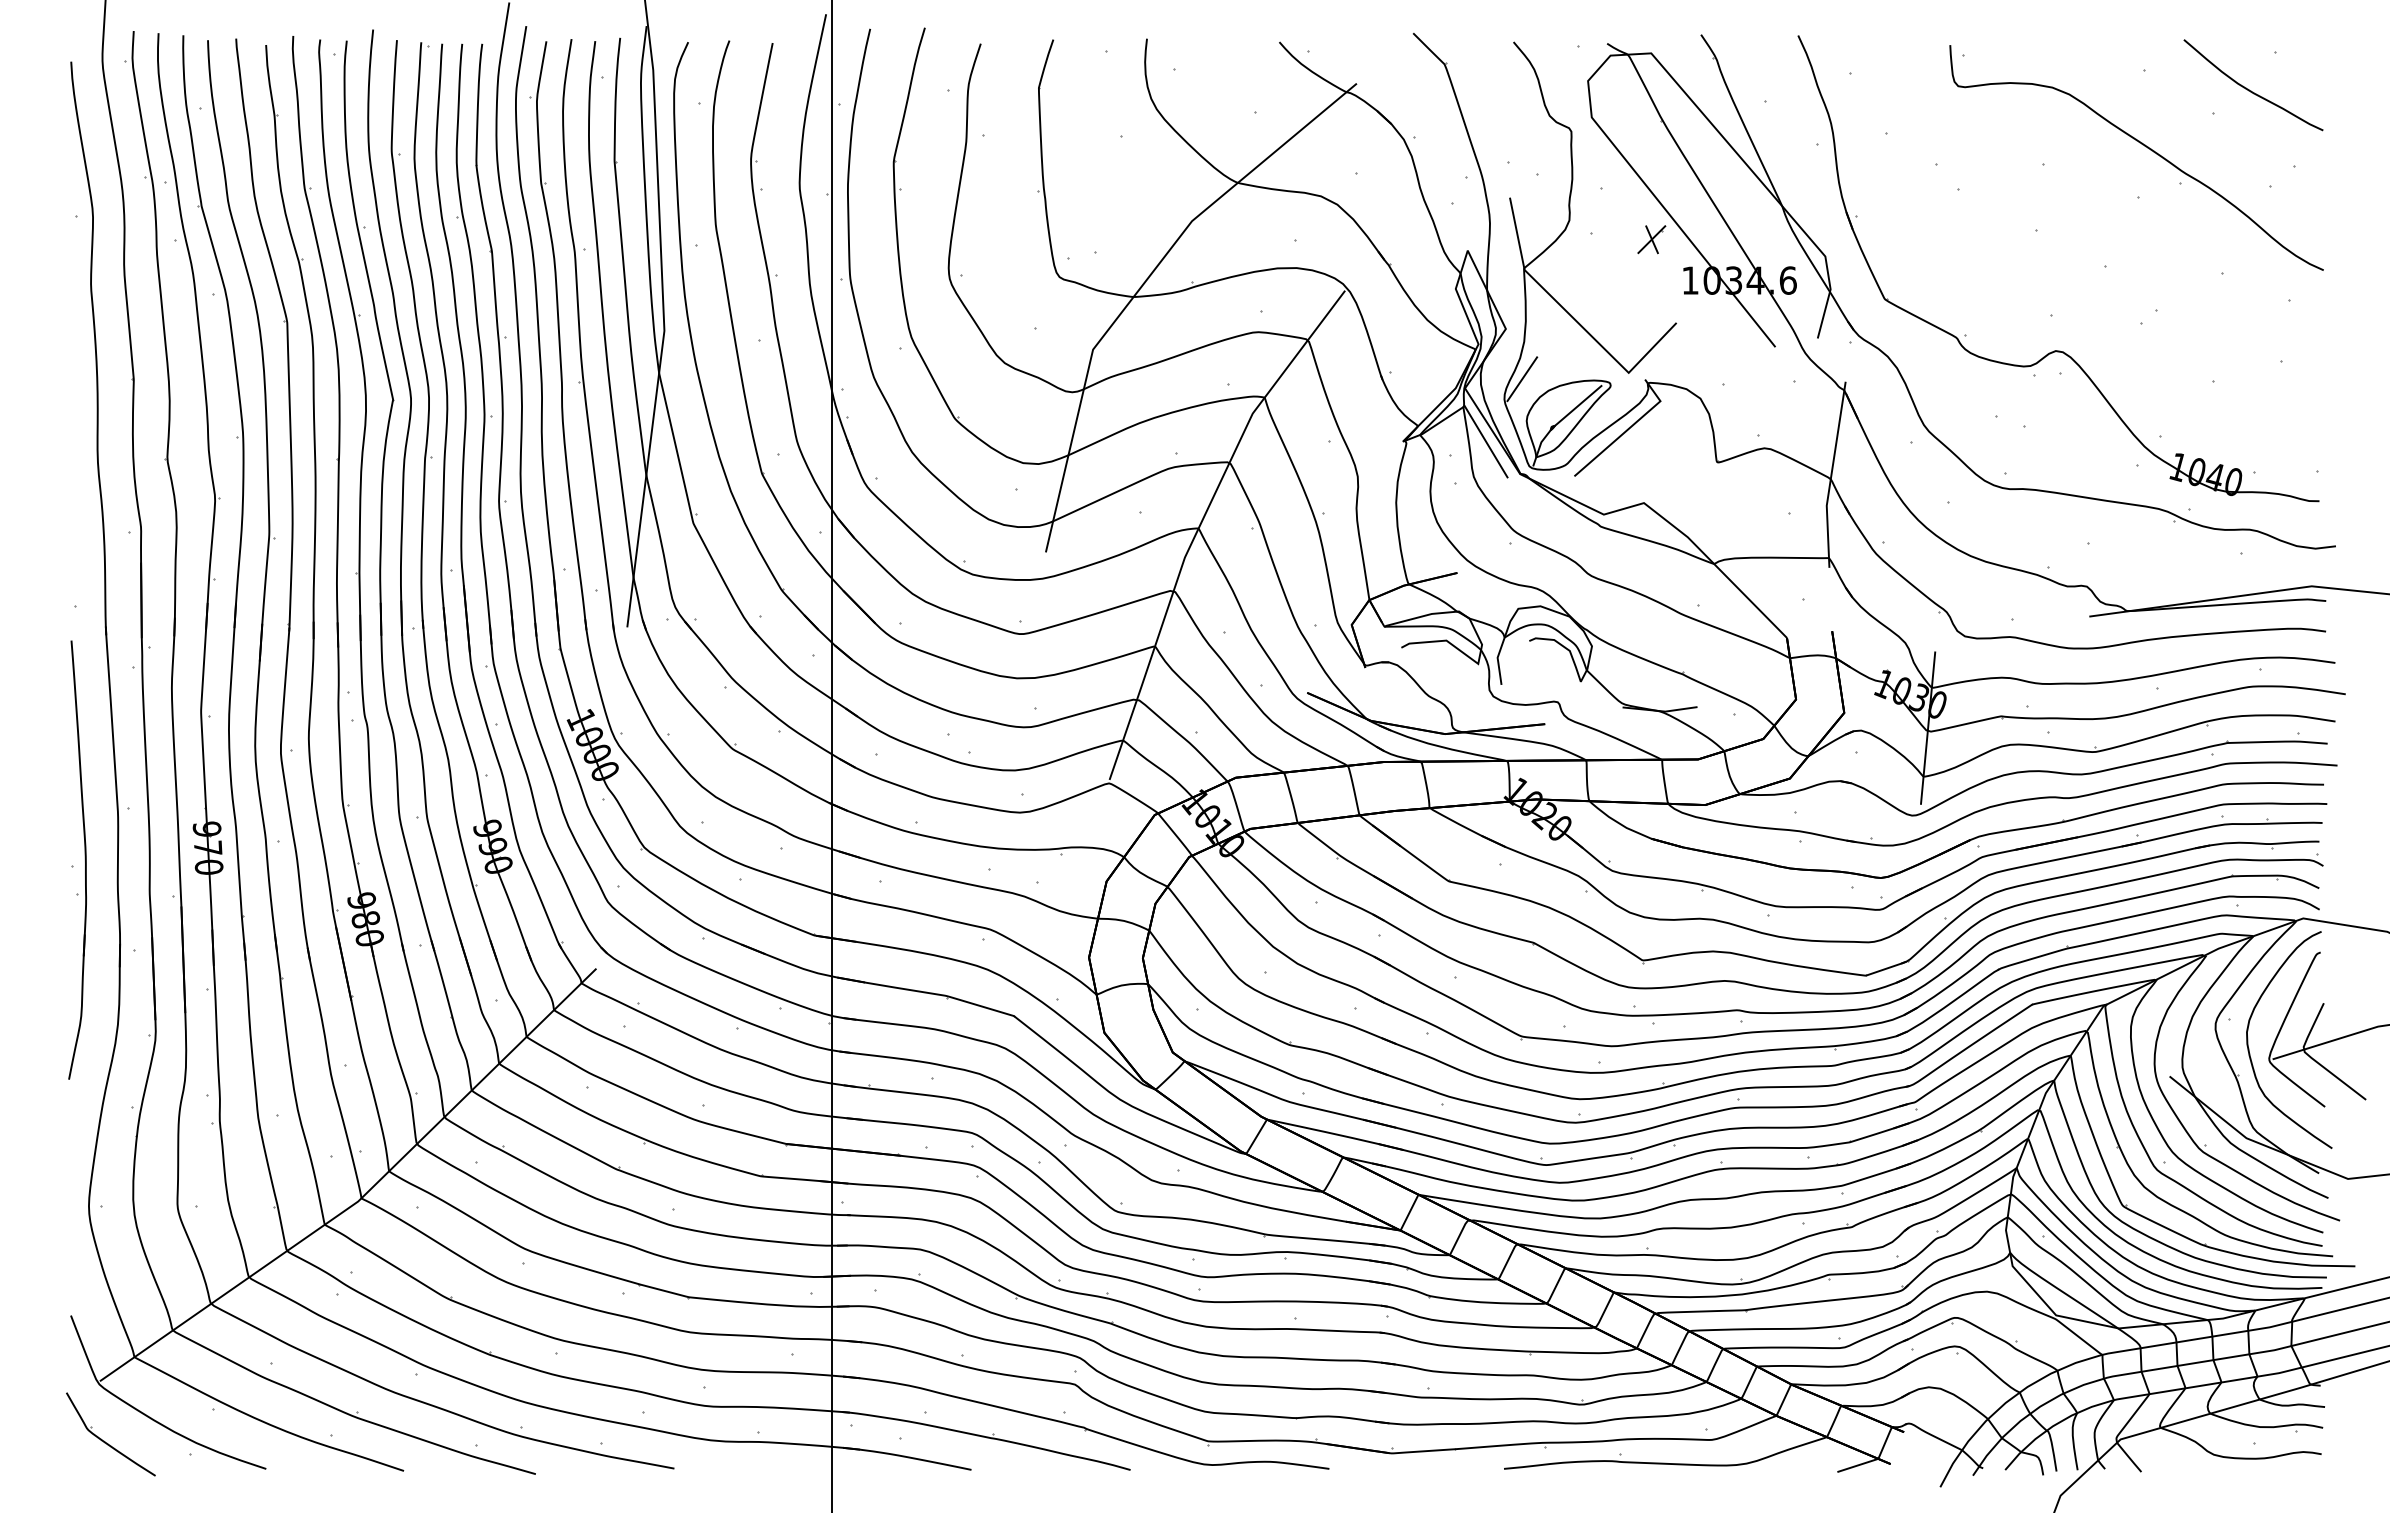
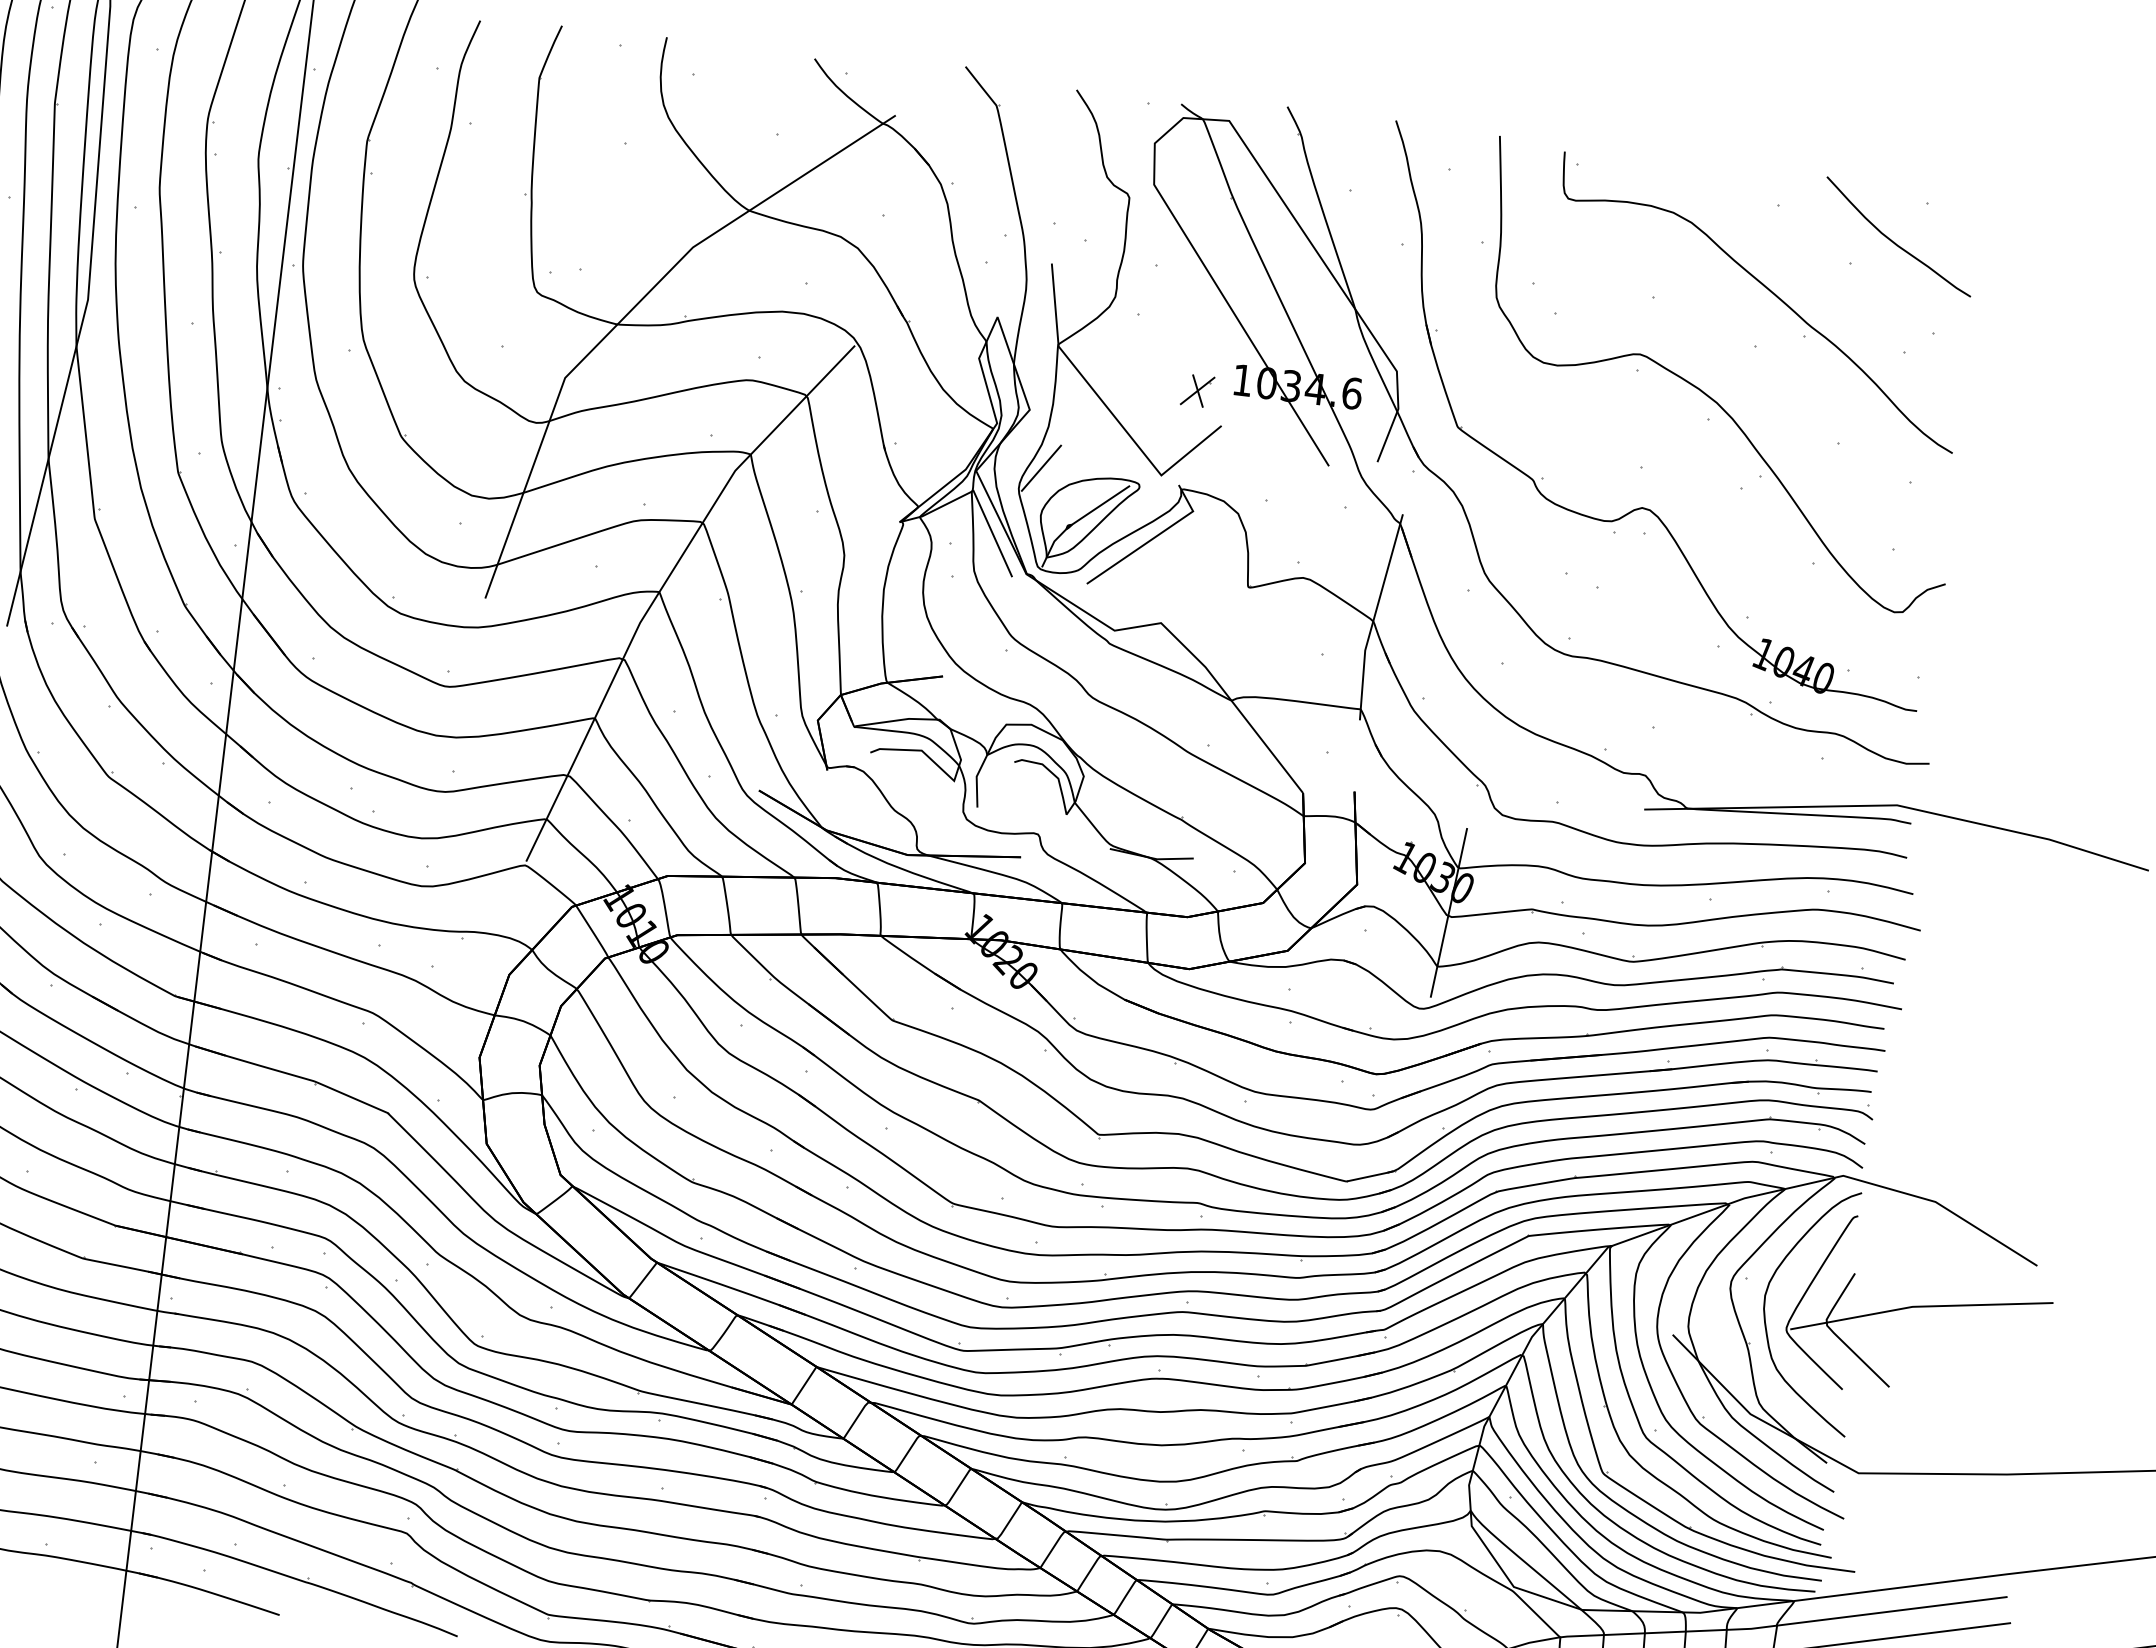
part: (1651, 239) -> (1197, 390), moved
curve: (2099, 242) -> (1705, 392), added

